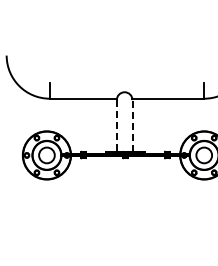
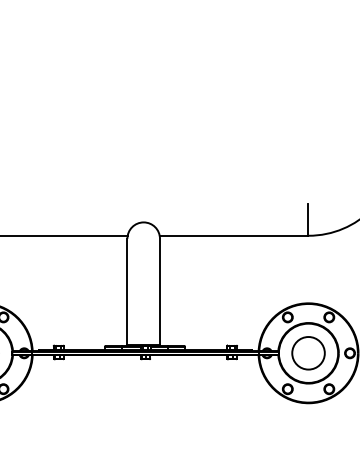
line: (116, 125) -> (126, 291), dashed -> solid
line: (132, 125) -> (159, 291), dashed -> solid

